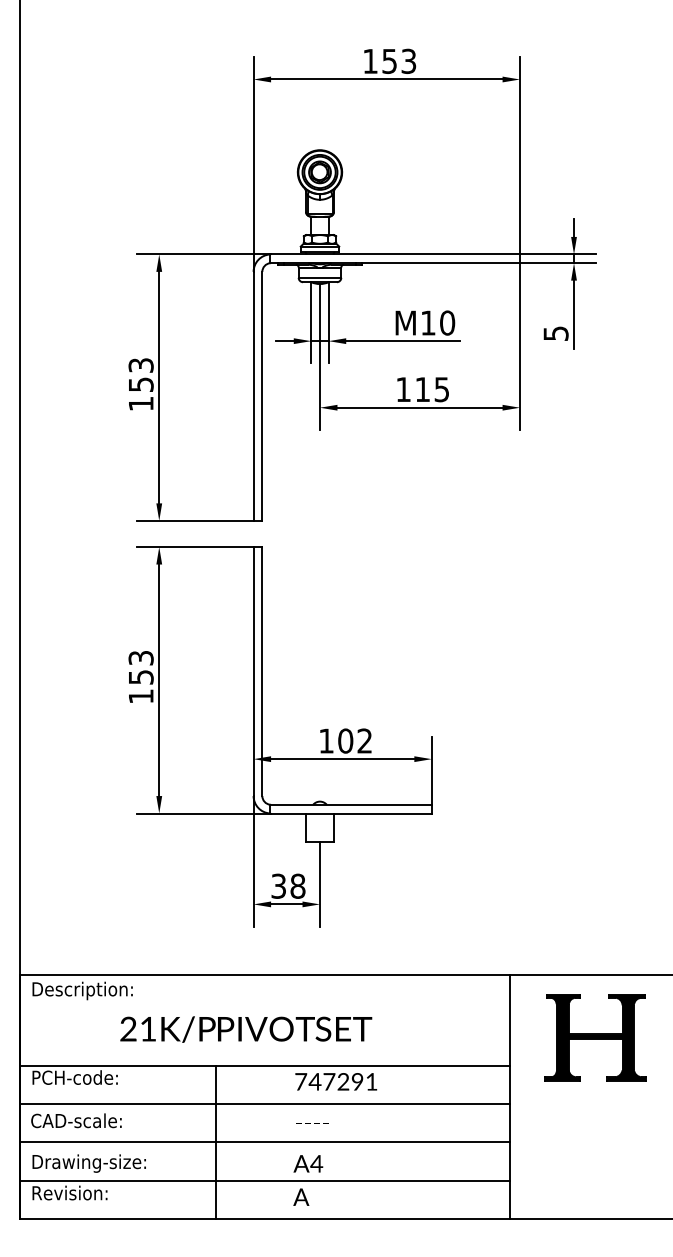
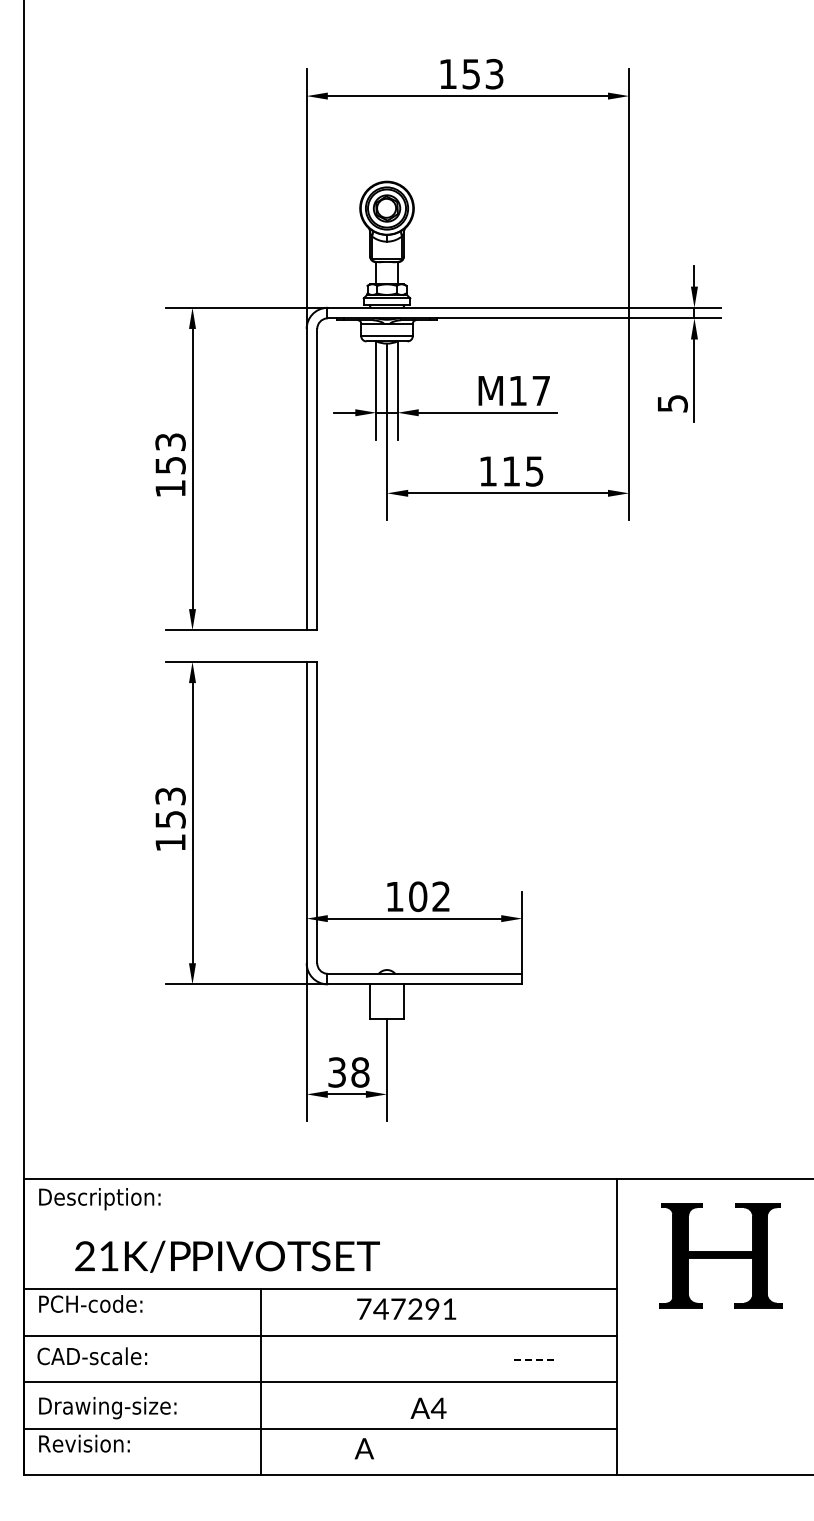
text: (447, 322) -> (541, 390), 10 -> 17
text: (246, 1029) -> (227, 1256), moved
text: (312, 1123) -> (534, 1359), moved
text: (308, 1163) -> (428, 1407), moved

